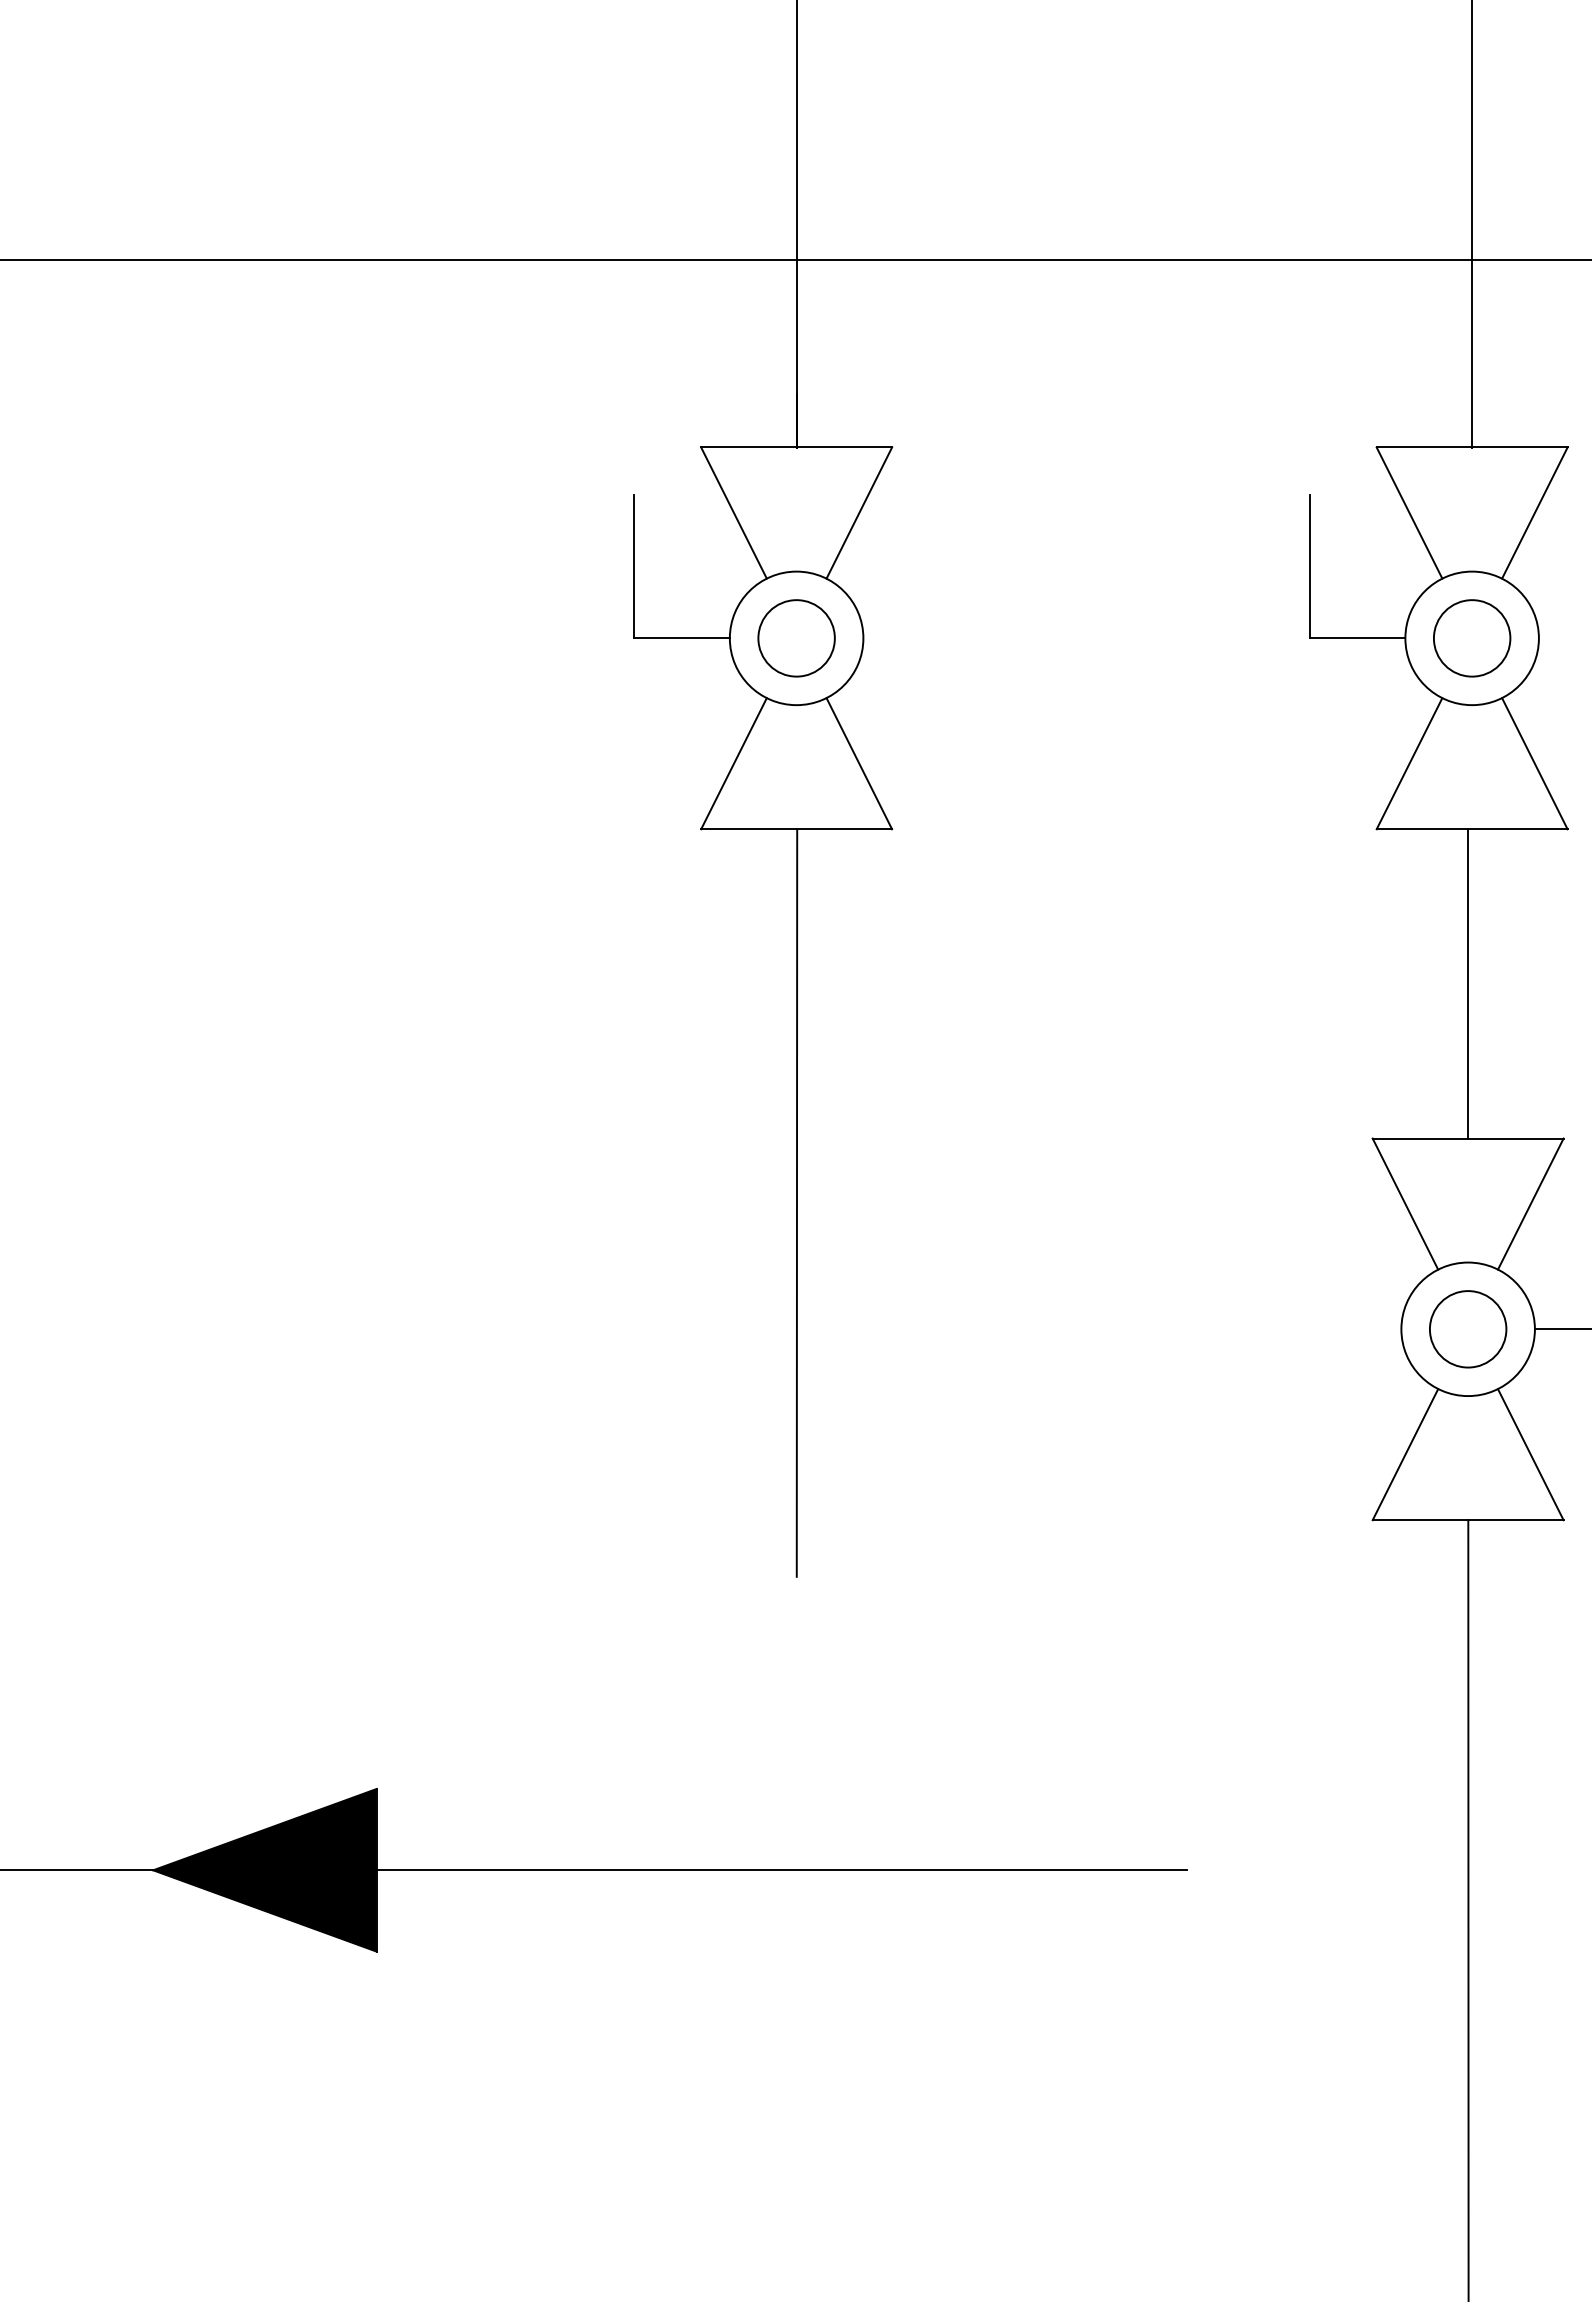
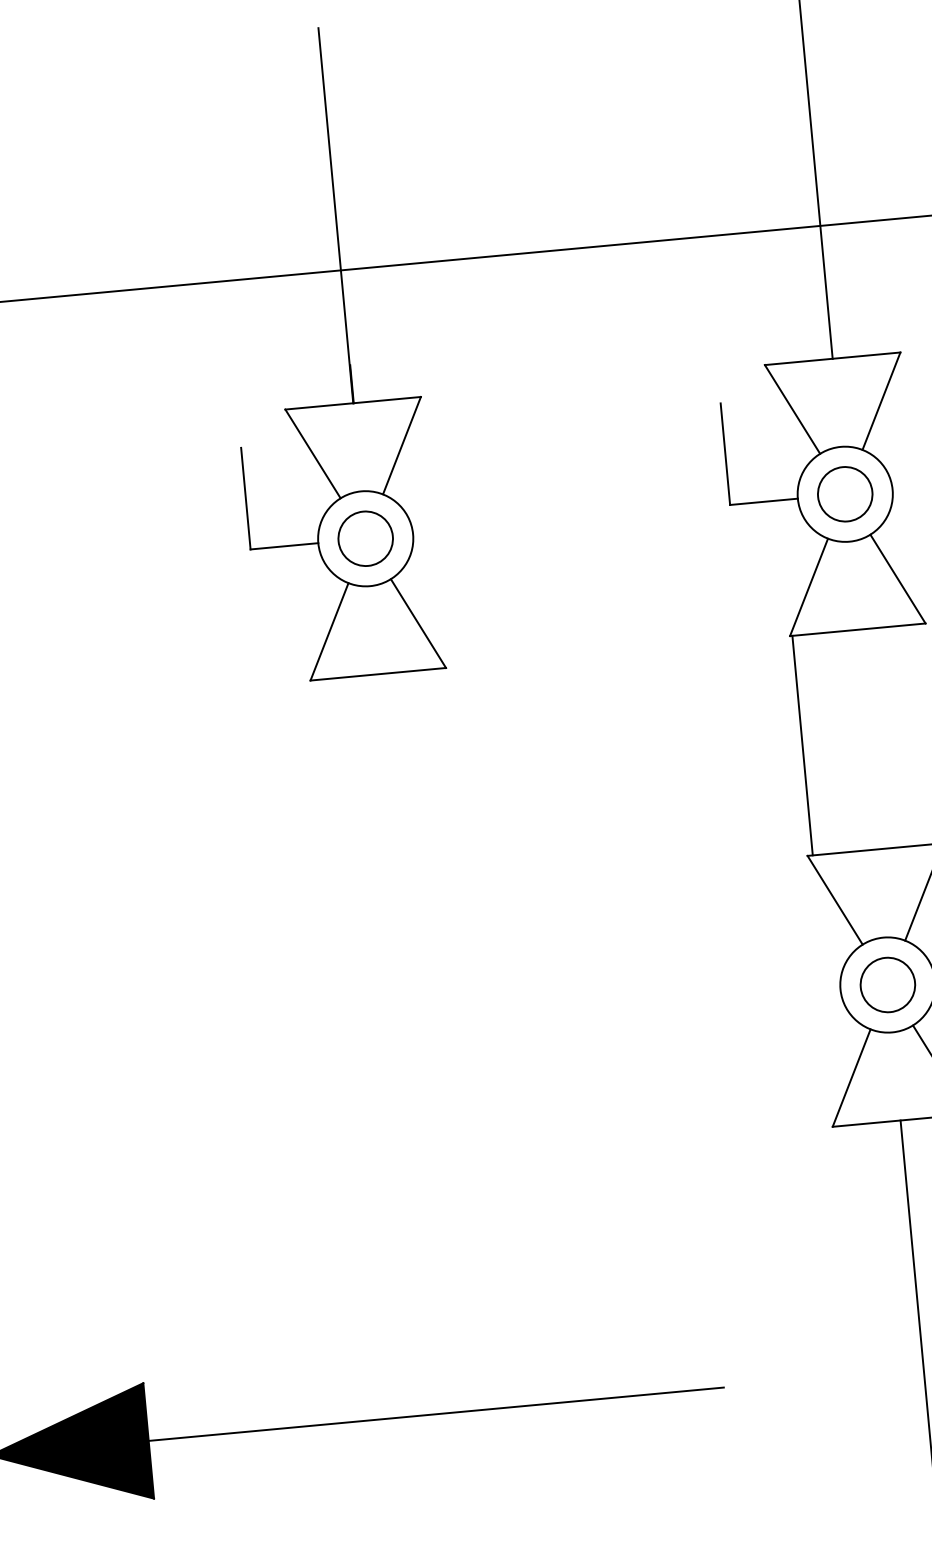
line: (1468, 983) -> (802, 745), moved
line: (796, 1202) -> (402, 939), removed

